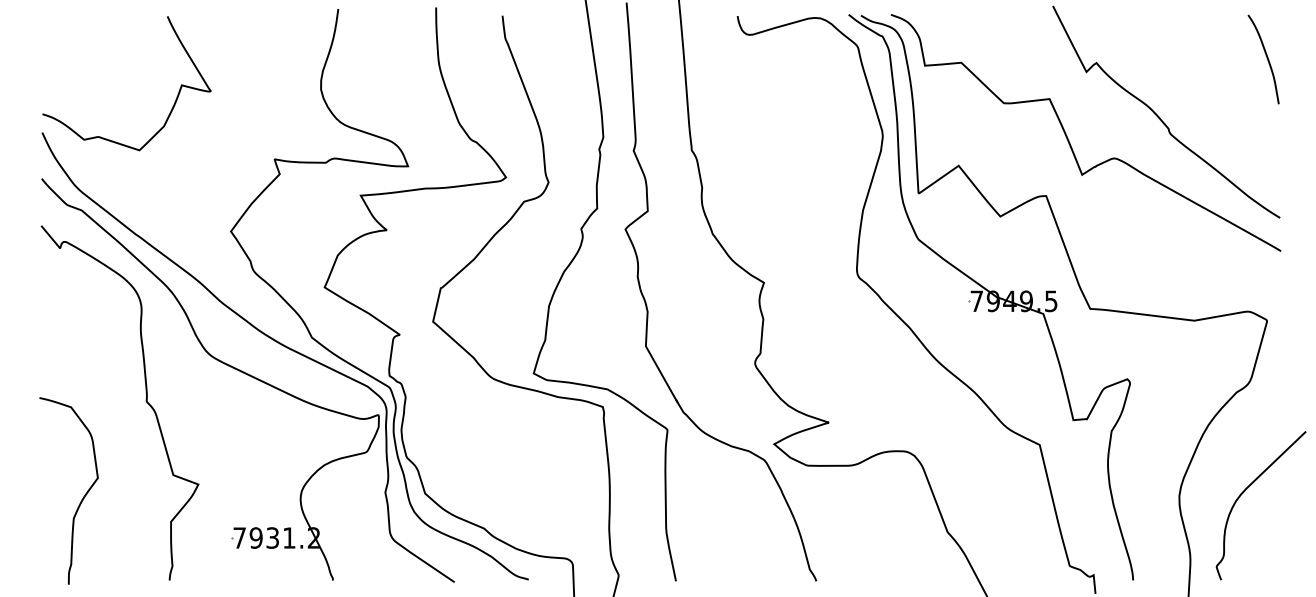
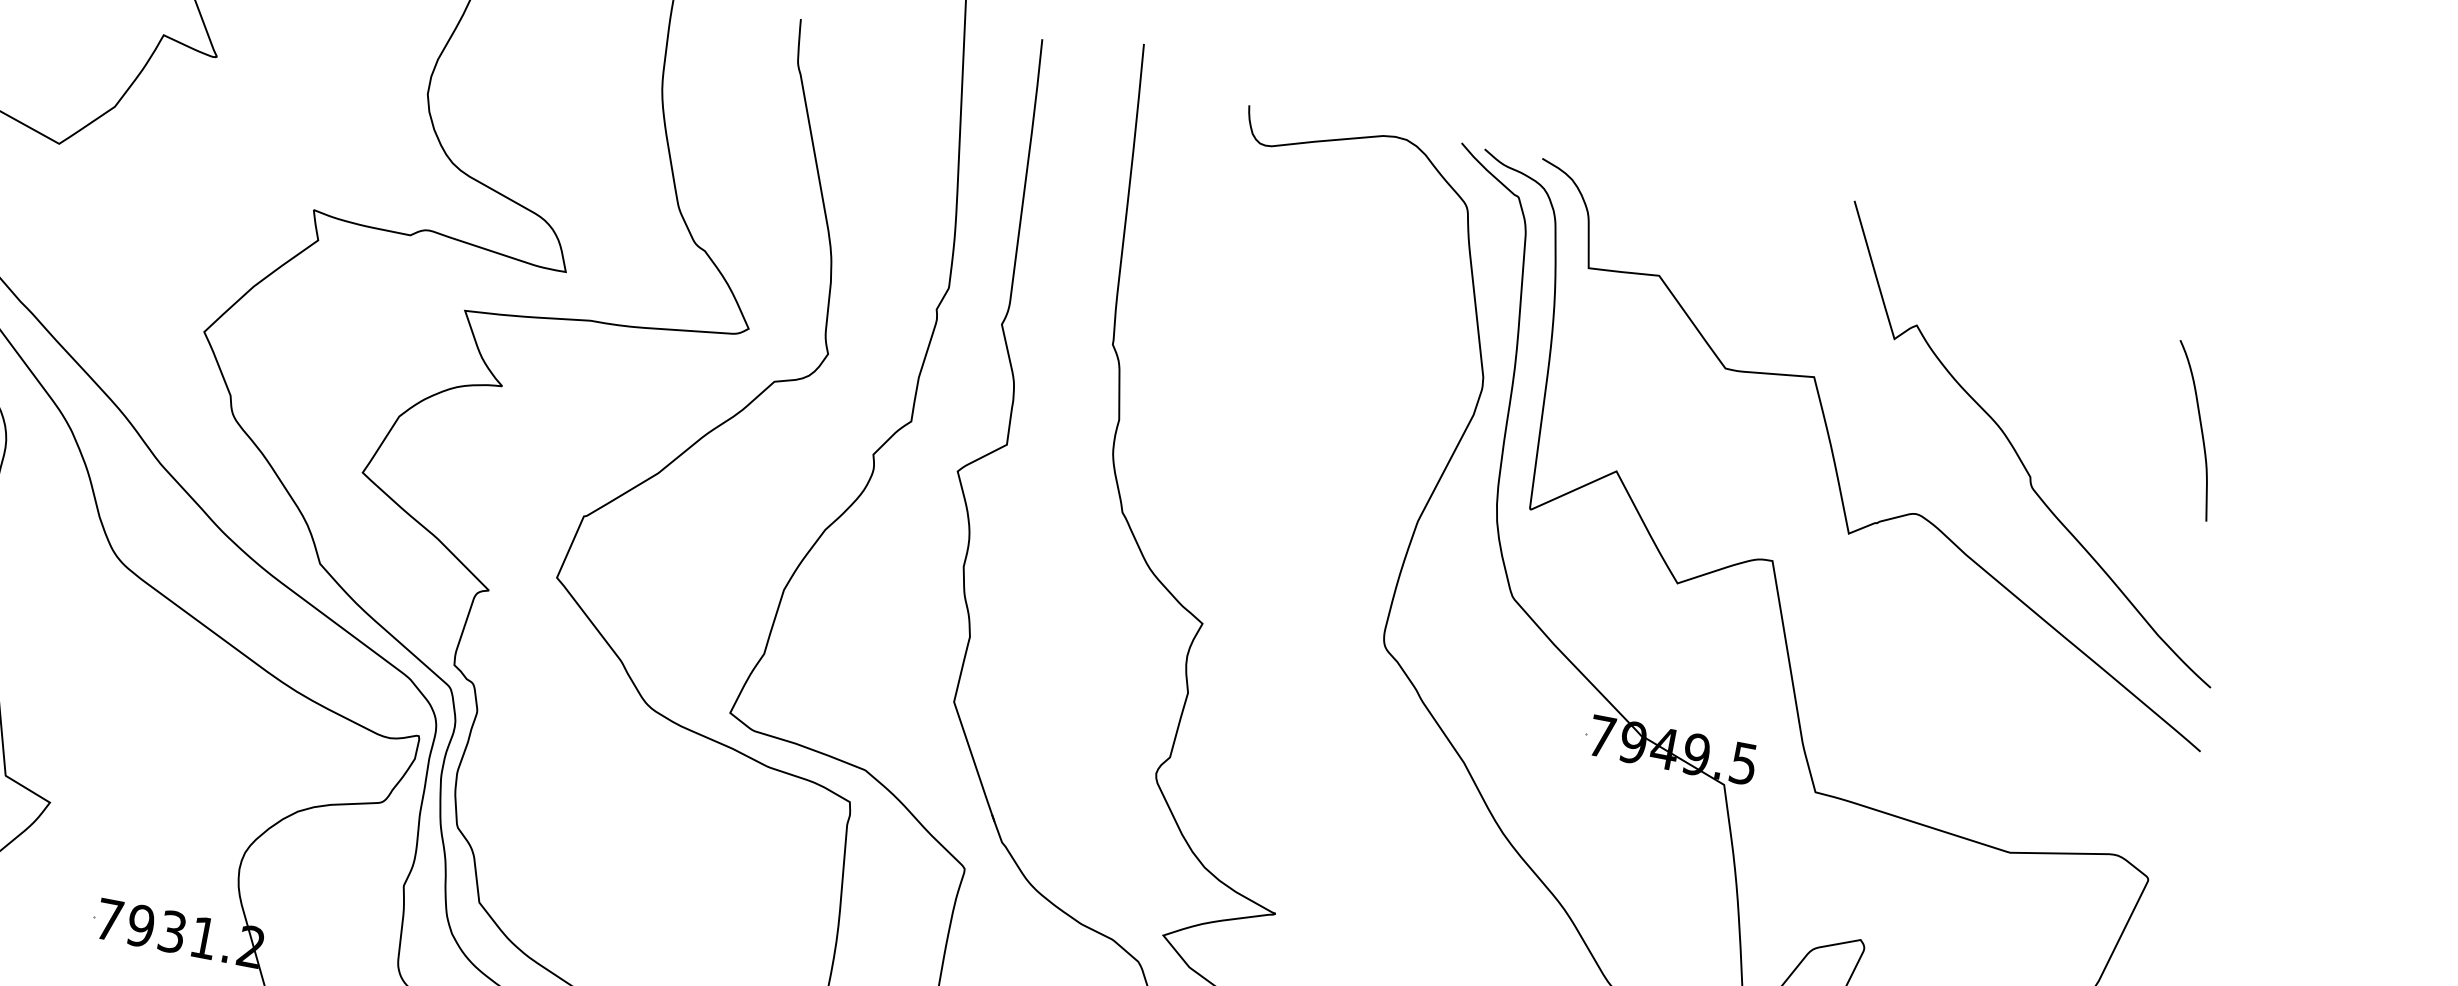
curve: (1266, 58) -> (2199, 429), moved

